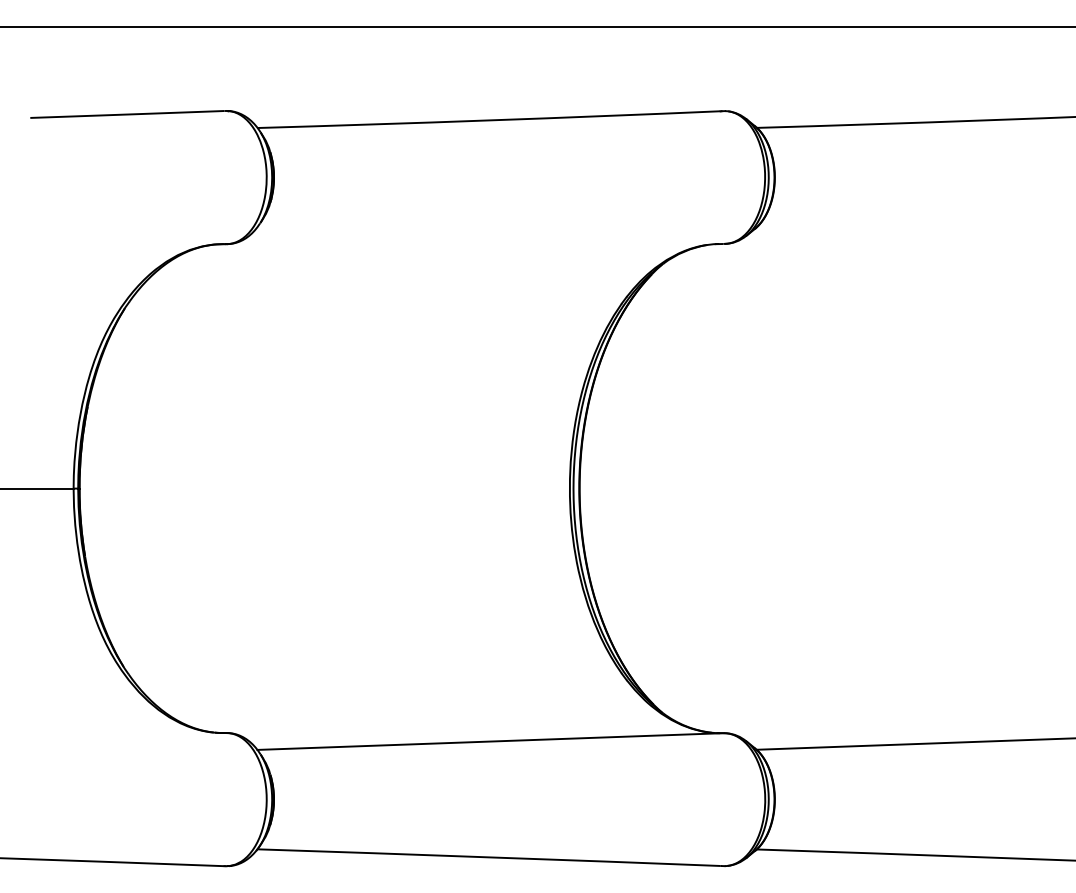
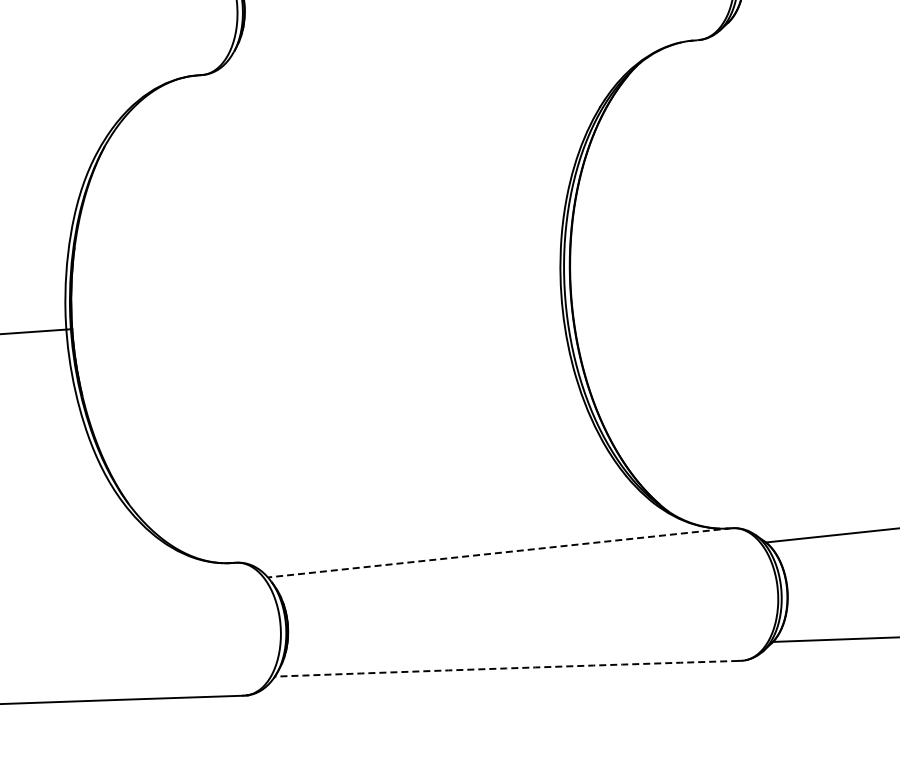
line: (489, 741) -> (498, 552), solid -> dashed
arc: (489, 857) -> (506, 668), solid -> dashed

